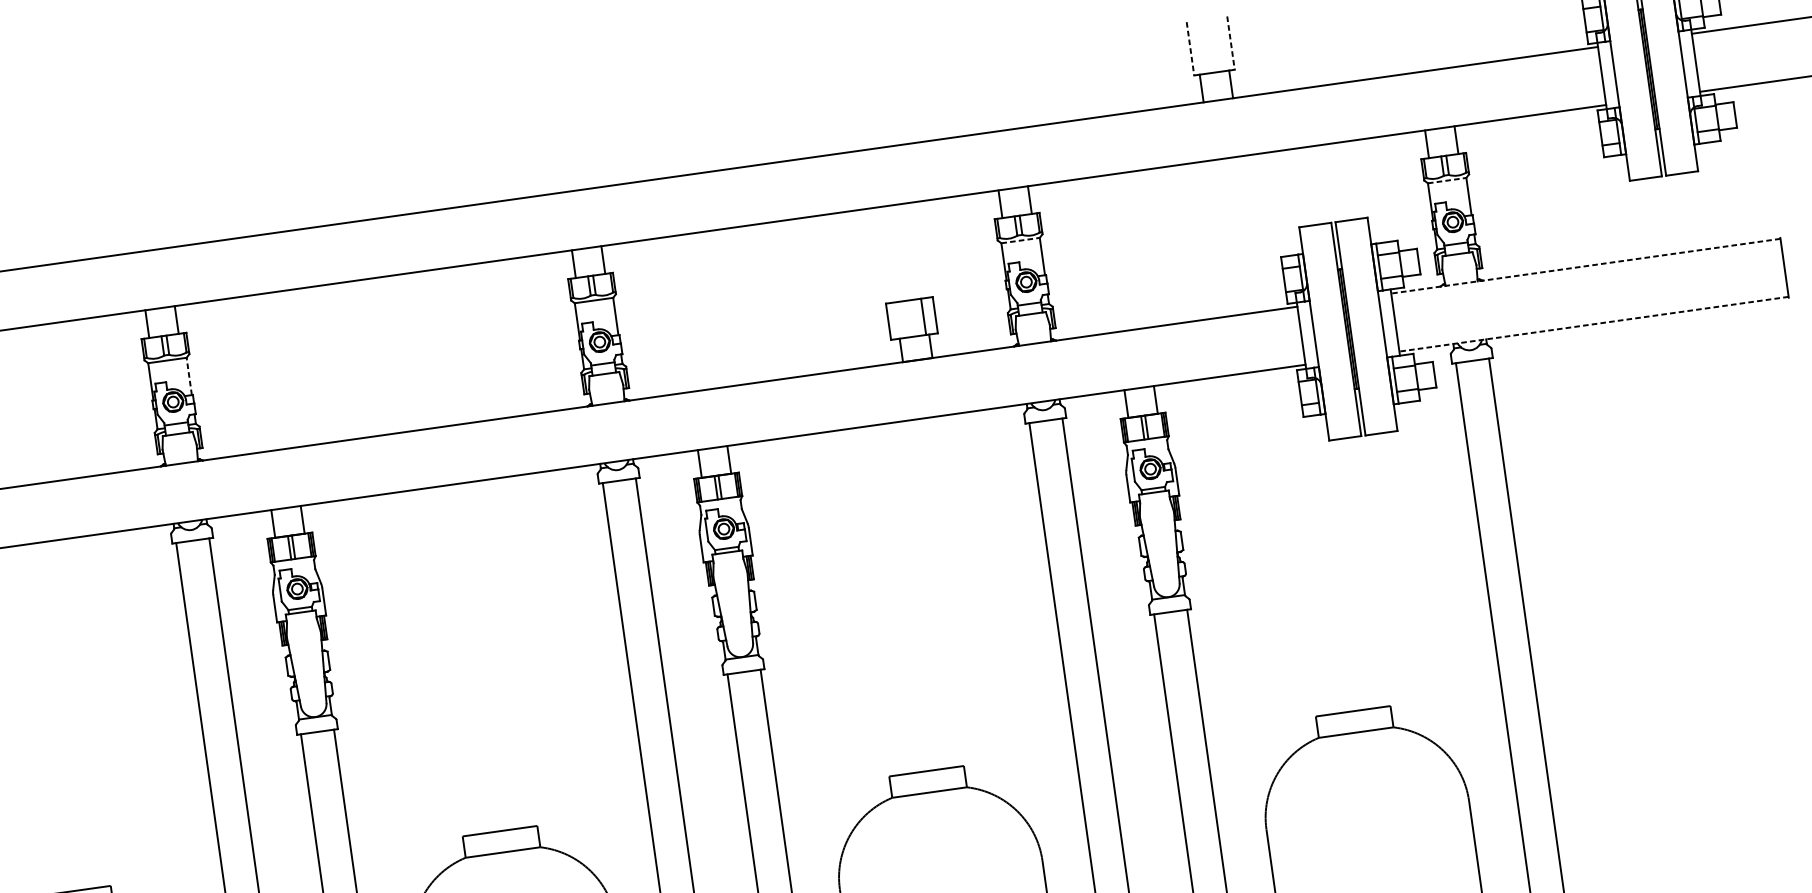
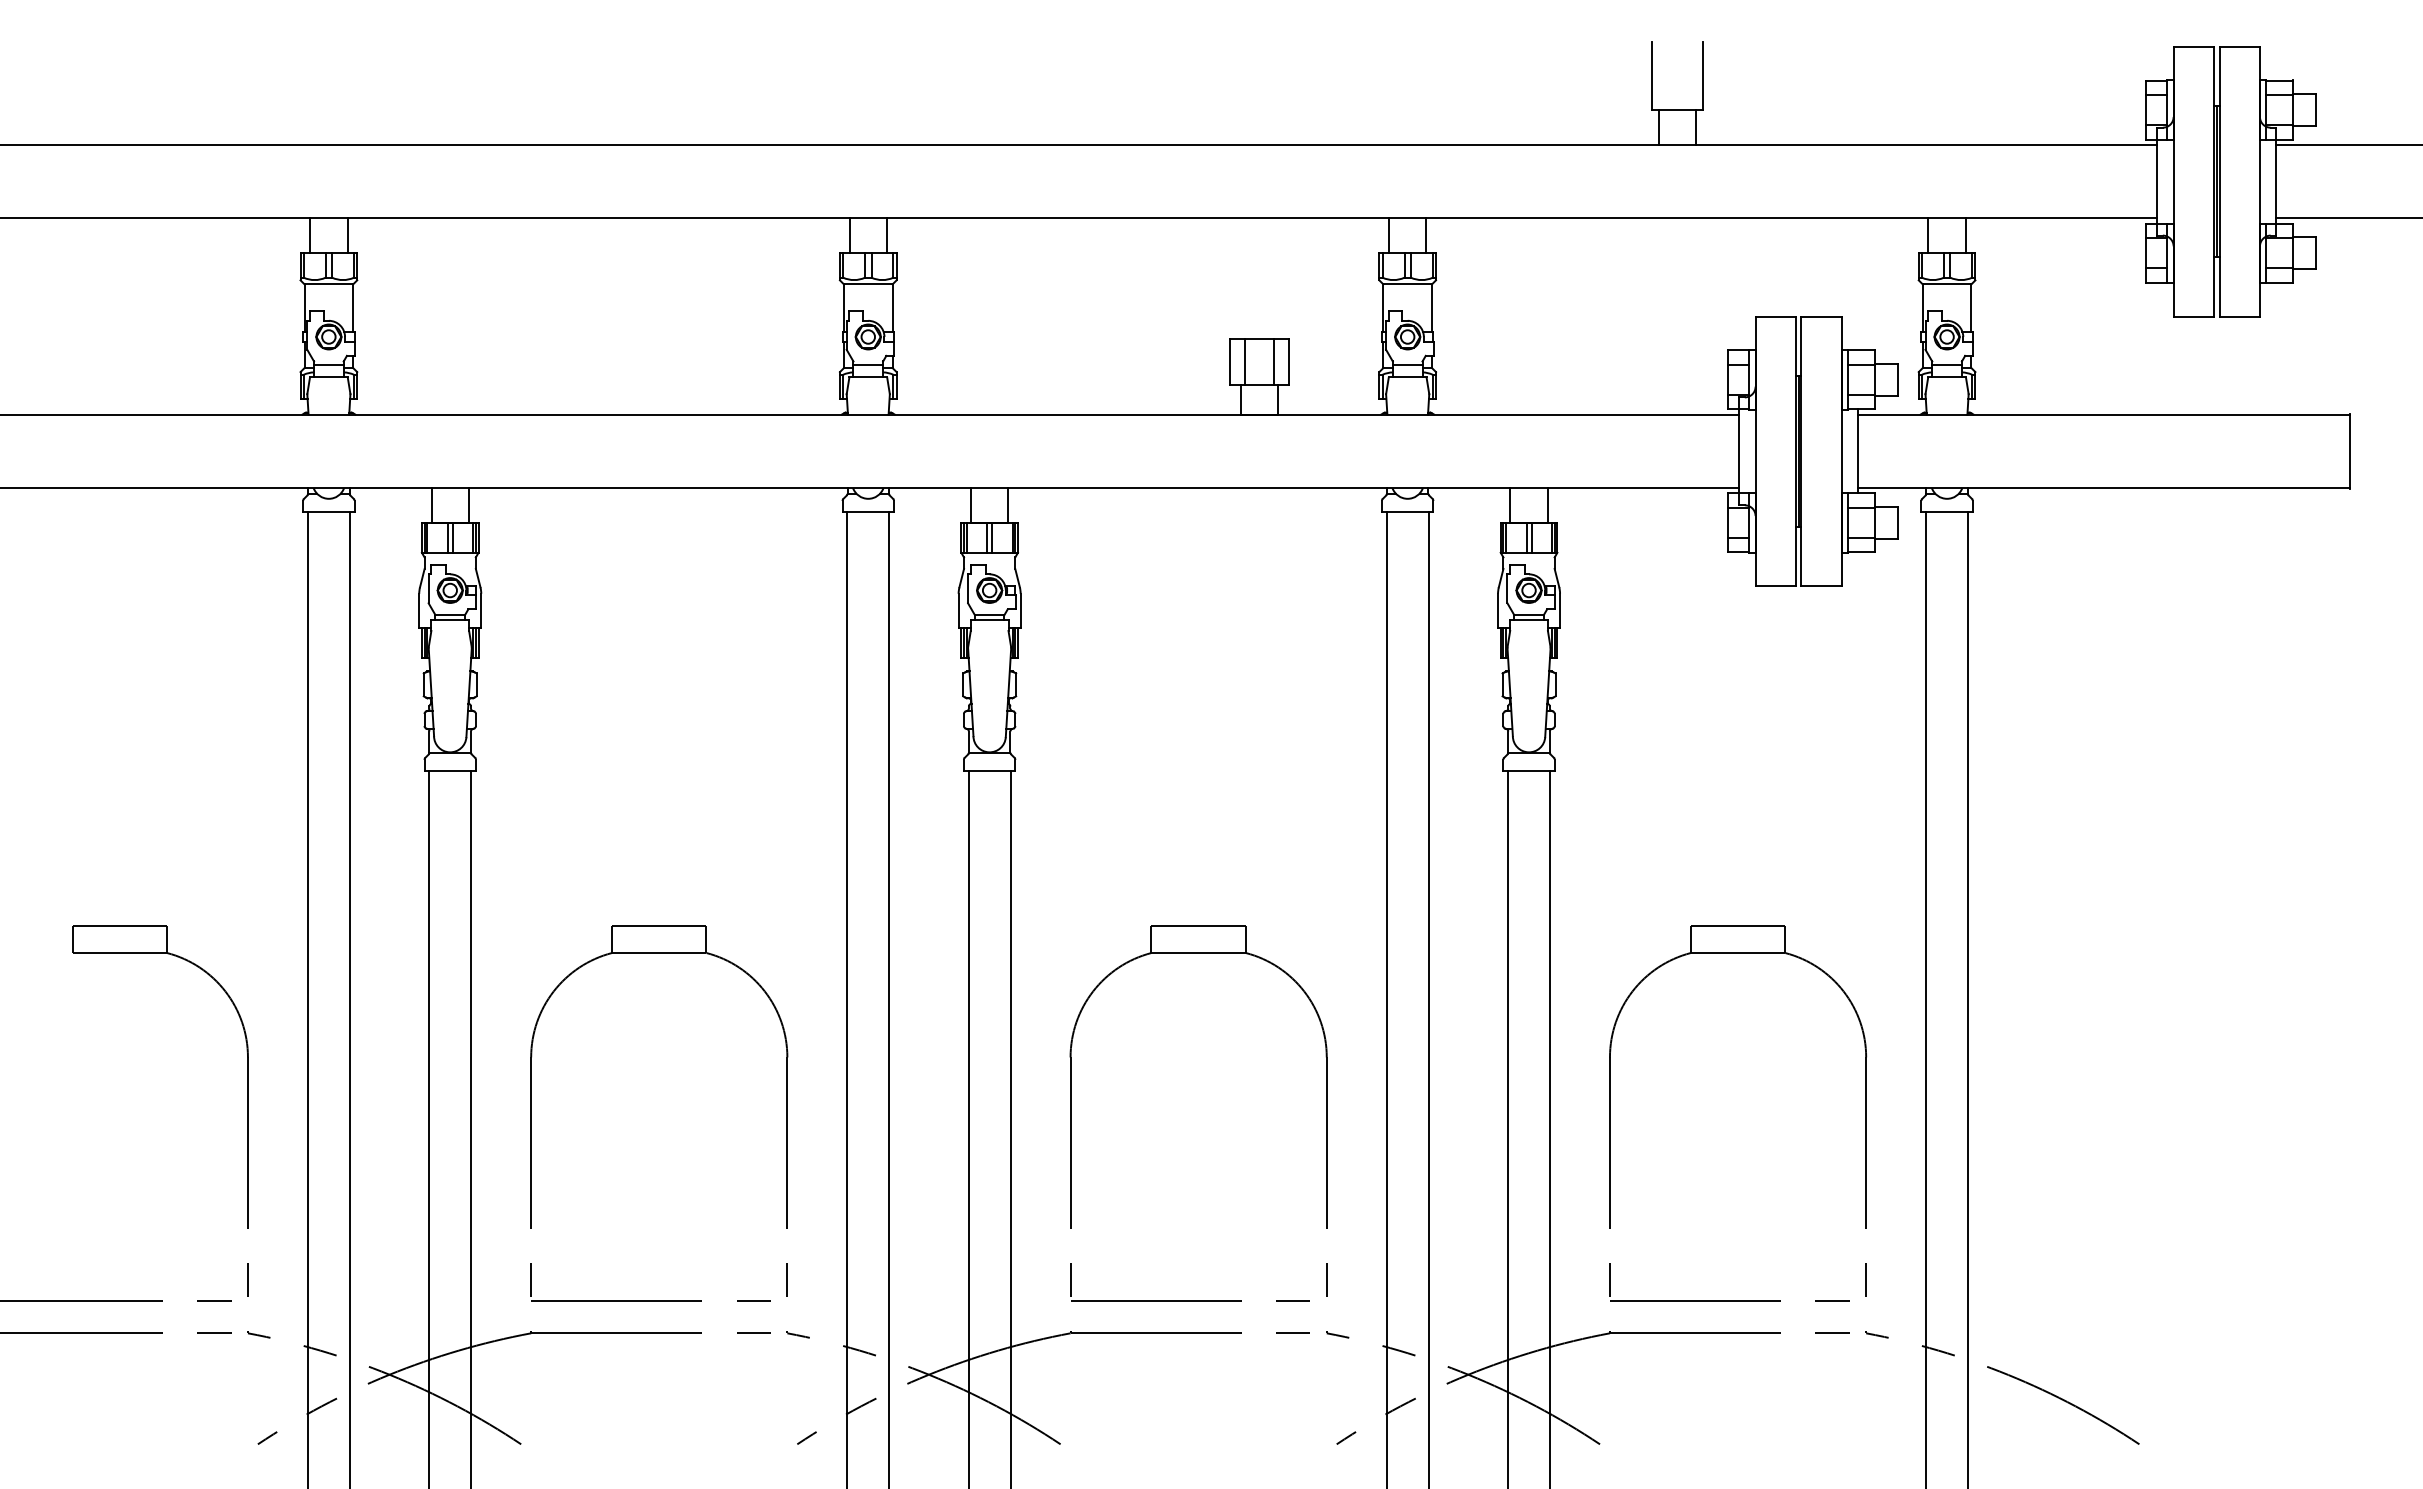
line: (1231, 43) -> (1703, 76), dashed -> solid
line: (1190, 49) -> (1651, 76), dashed -> solid
line: (1447, 180) -> (1947, 284), dashed -> solid
line: (1021, 240) -> (1408, 284), dashed -> solid
line: (1585, 266) -> (2103, 414), dashed -> solid
line: (900, 320) -> (1244, 362), added
line: (1593, 324) -> (2103, 488), dashed -> solid
line: (189, 376) -> (353, 308), dashed -> solid

